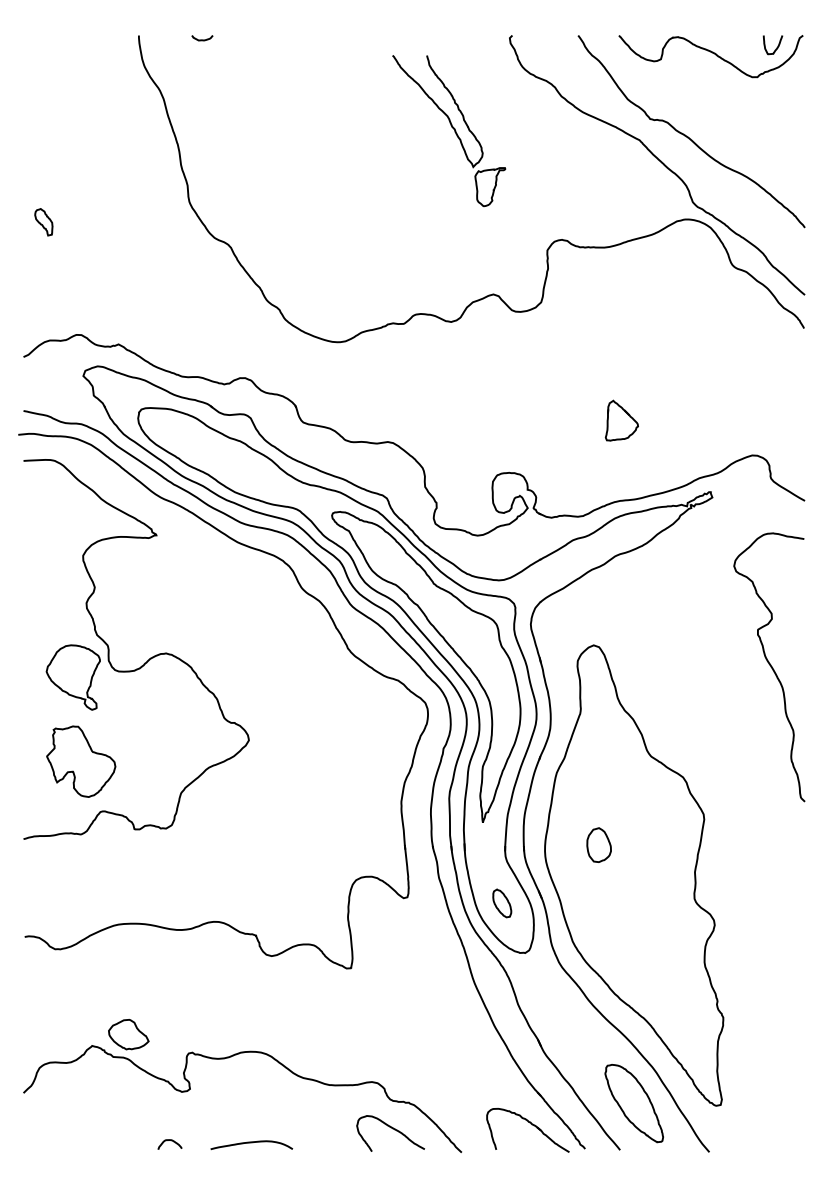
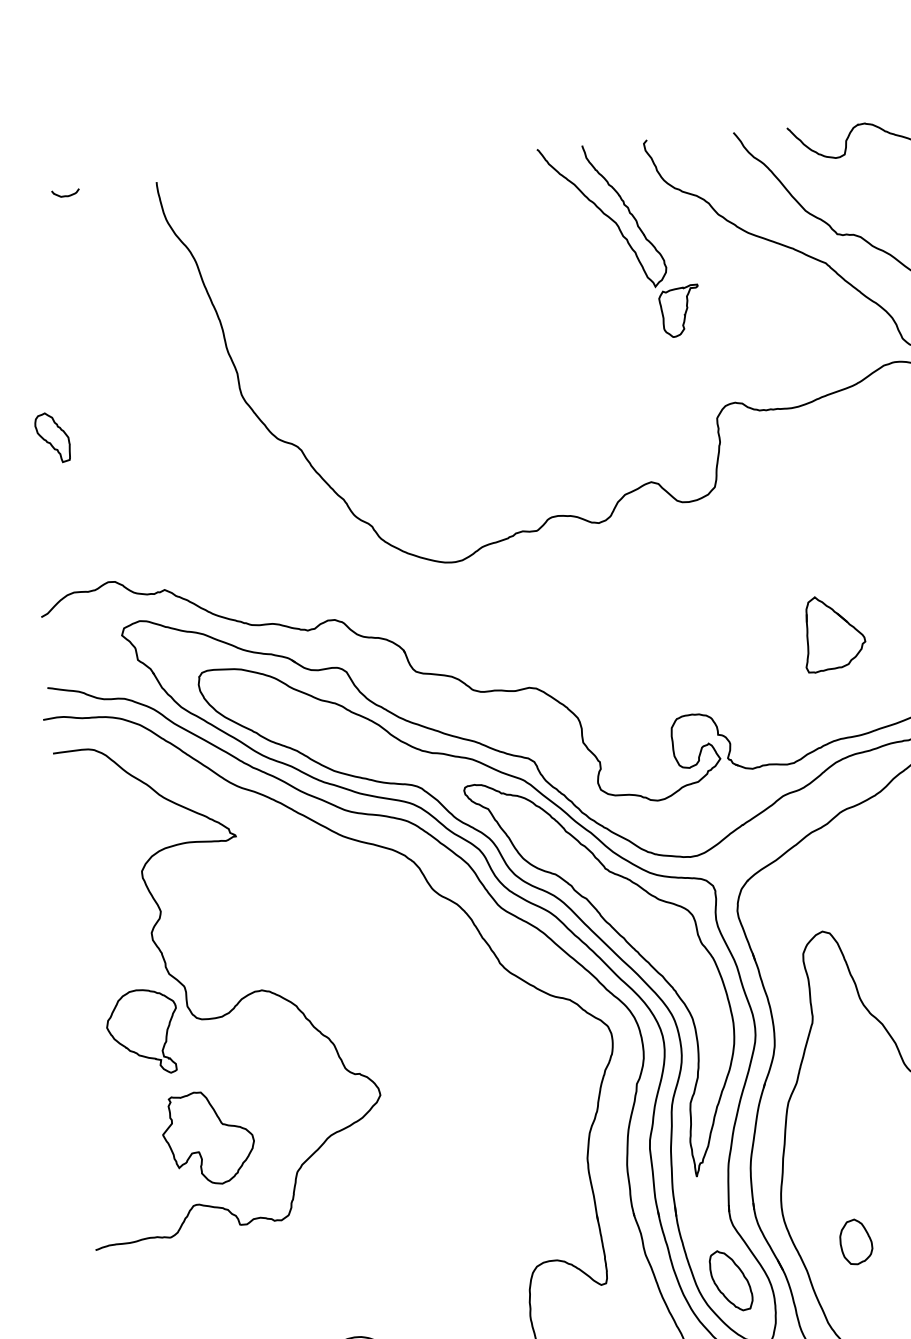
curve: (202, 39) -> (65, 195), moved
part: (449, 131) -> (620, 242), moved
part: (43, 222) -> (52, 438), size x1.43
part: (621, 420) -> (833, 633), size x1.43
part: (81, 761) -> (208, 1137), moved
part: (598, 844) -> (855, 1241), moved
part: (502, 903) -> (731, 1280), size x1.67

